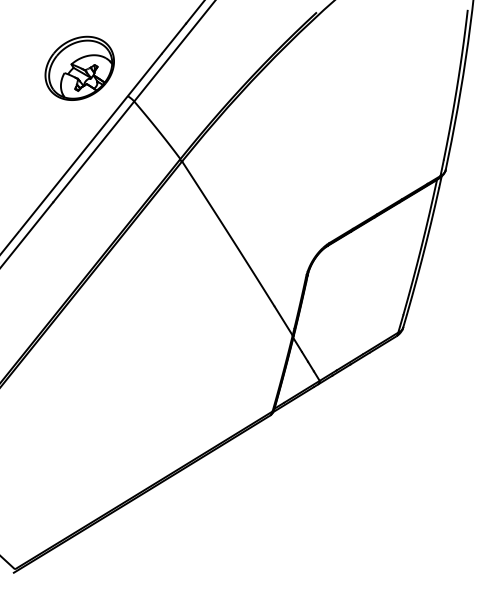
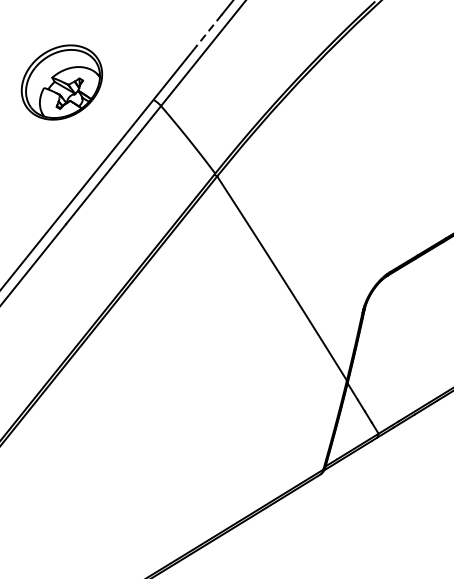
line: (173, 38) -> (207, 32), solid -> dashed
part: (79, 67) -> (61, 81), moved

